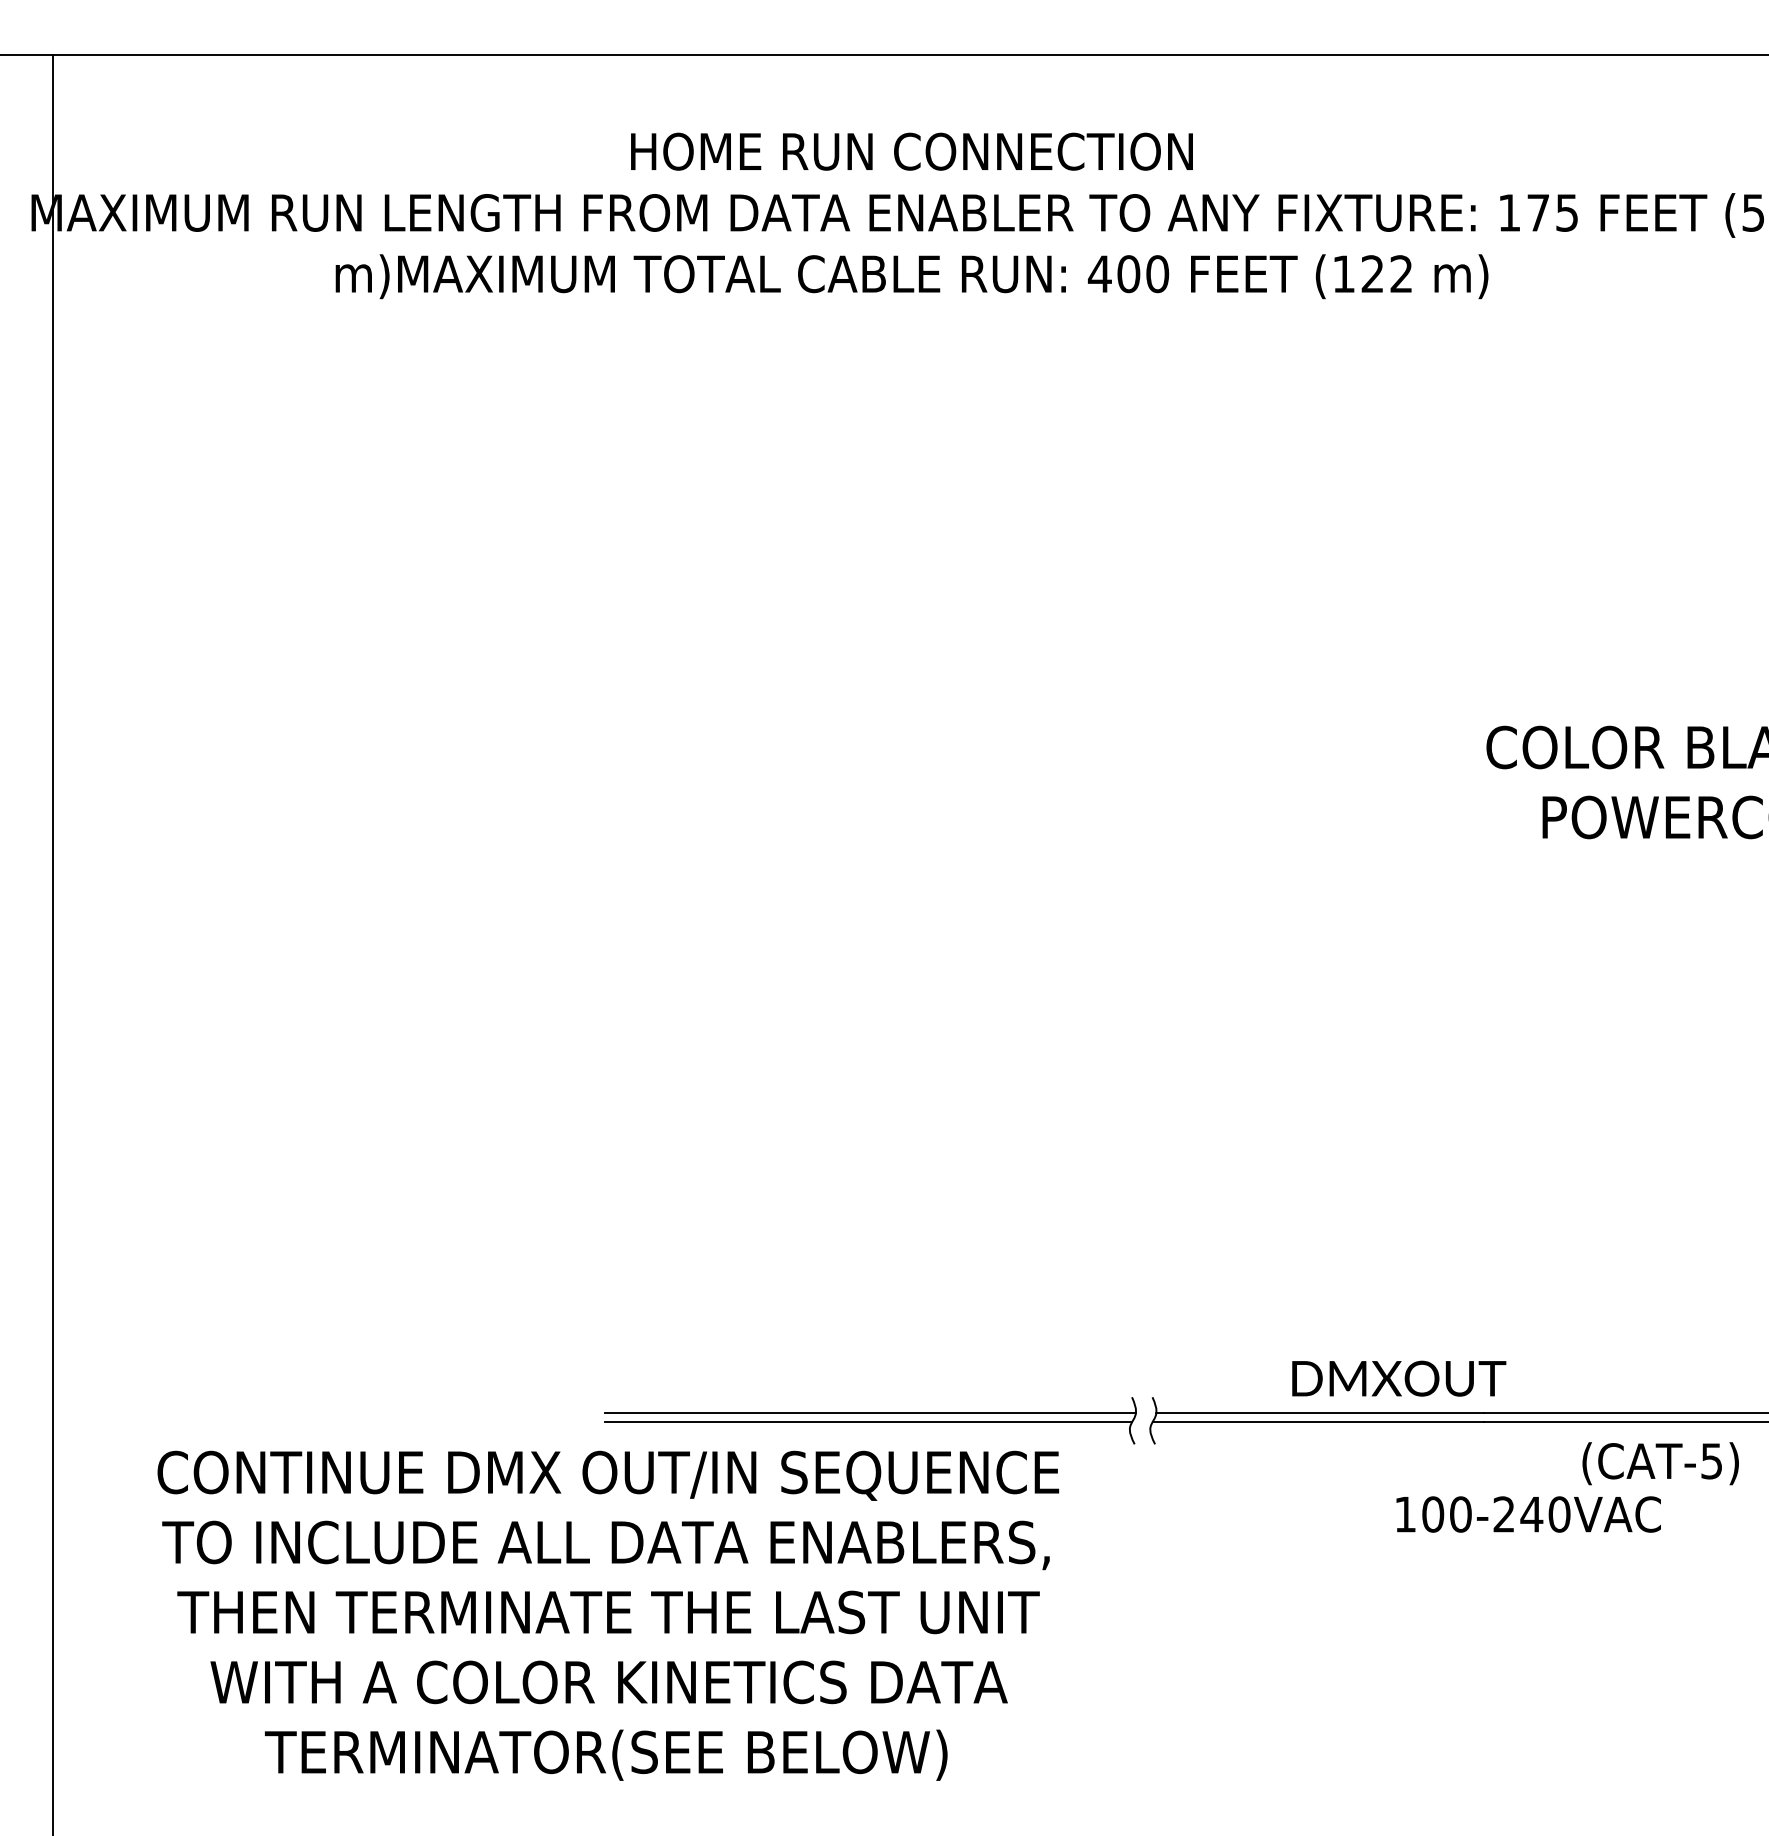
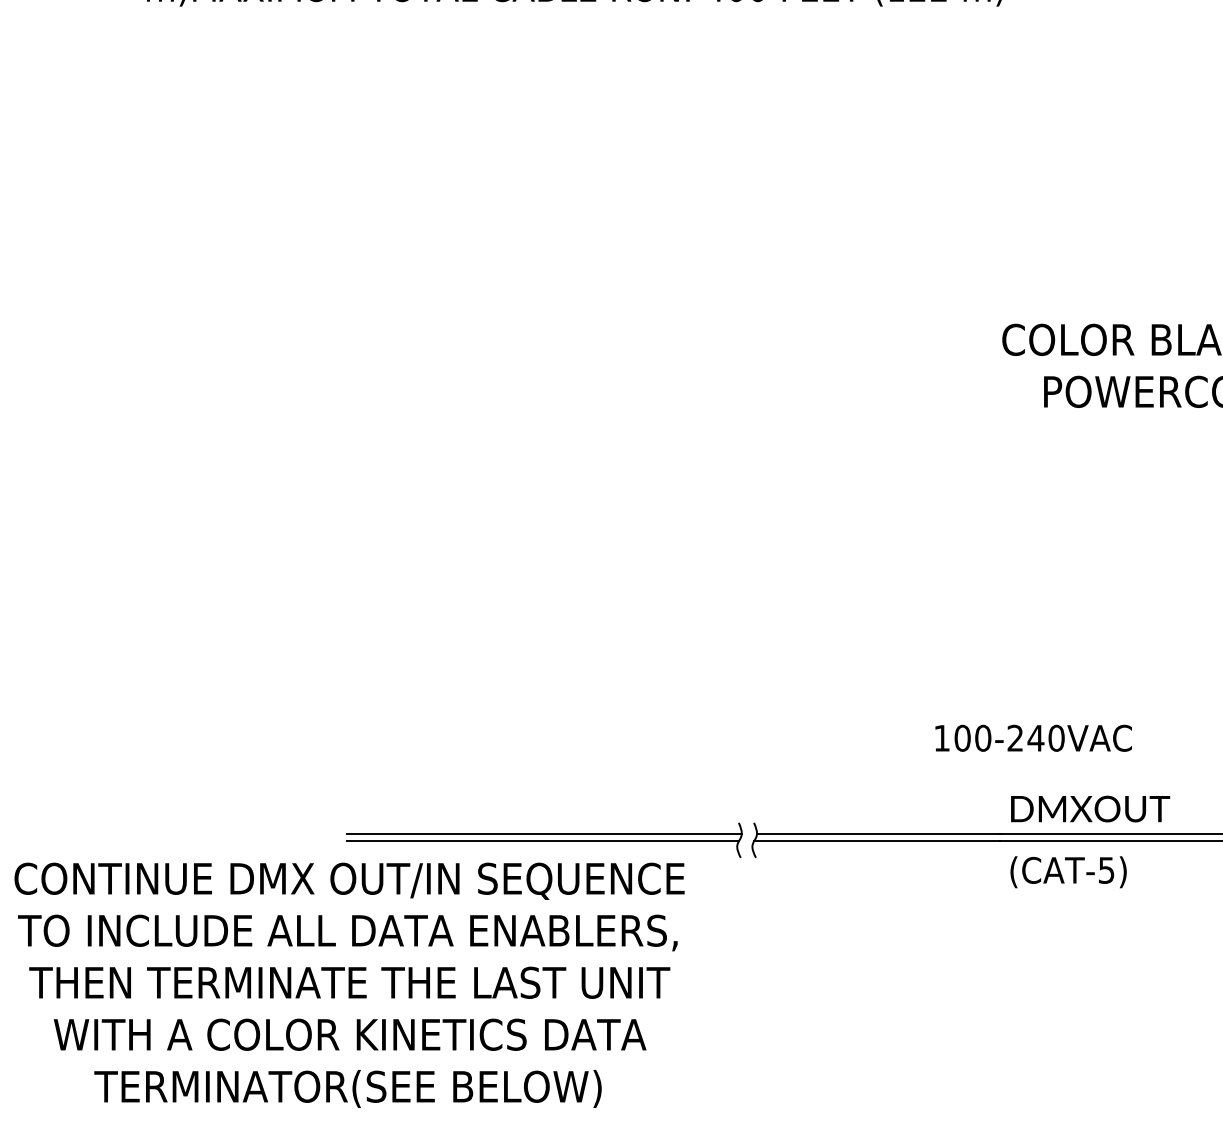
text: (1399, 1378) -> (1090, 808), moved
text: (1660, 1463) -> (1068, 872), moved
text: (1528, 1514) -> (1033, 738), moved

